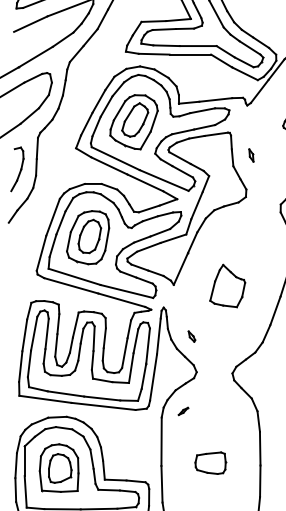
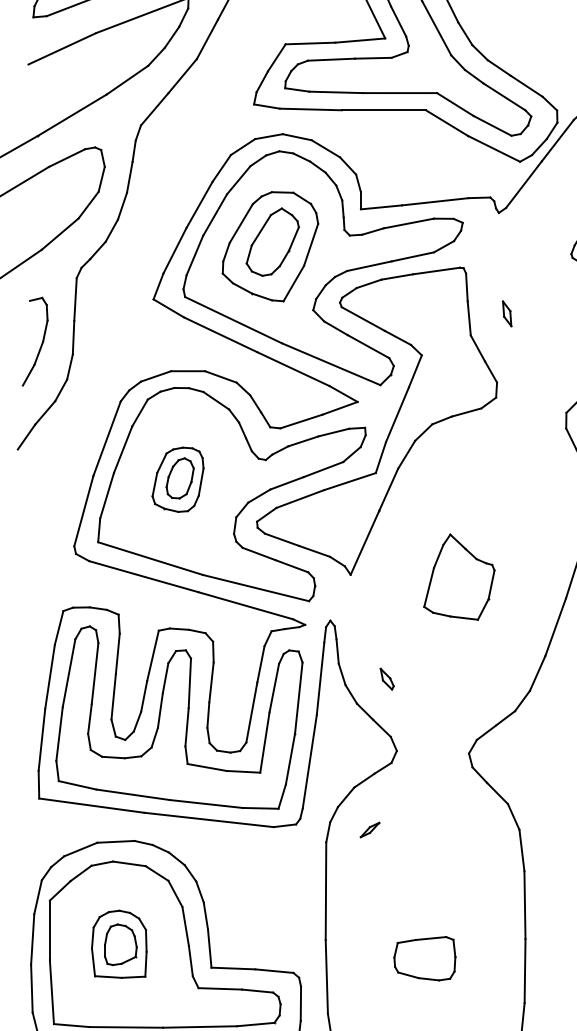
part: (88, 237) -> (178, 479), size x0.6
part: (210, 462) -> (424, 957), moved
part: (58, 467) -> (118, 943), size x0.7

